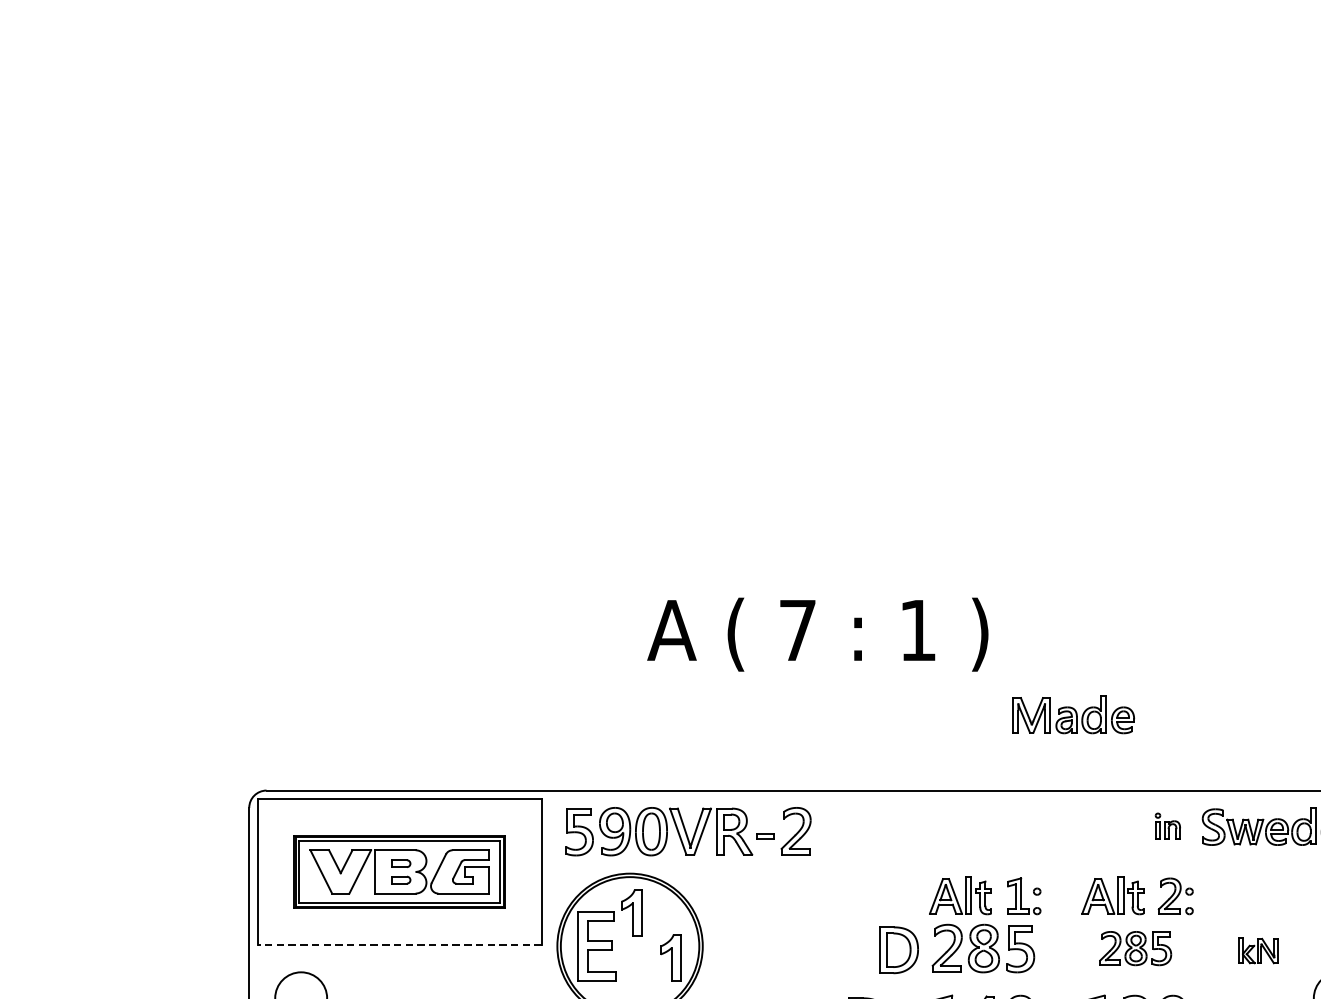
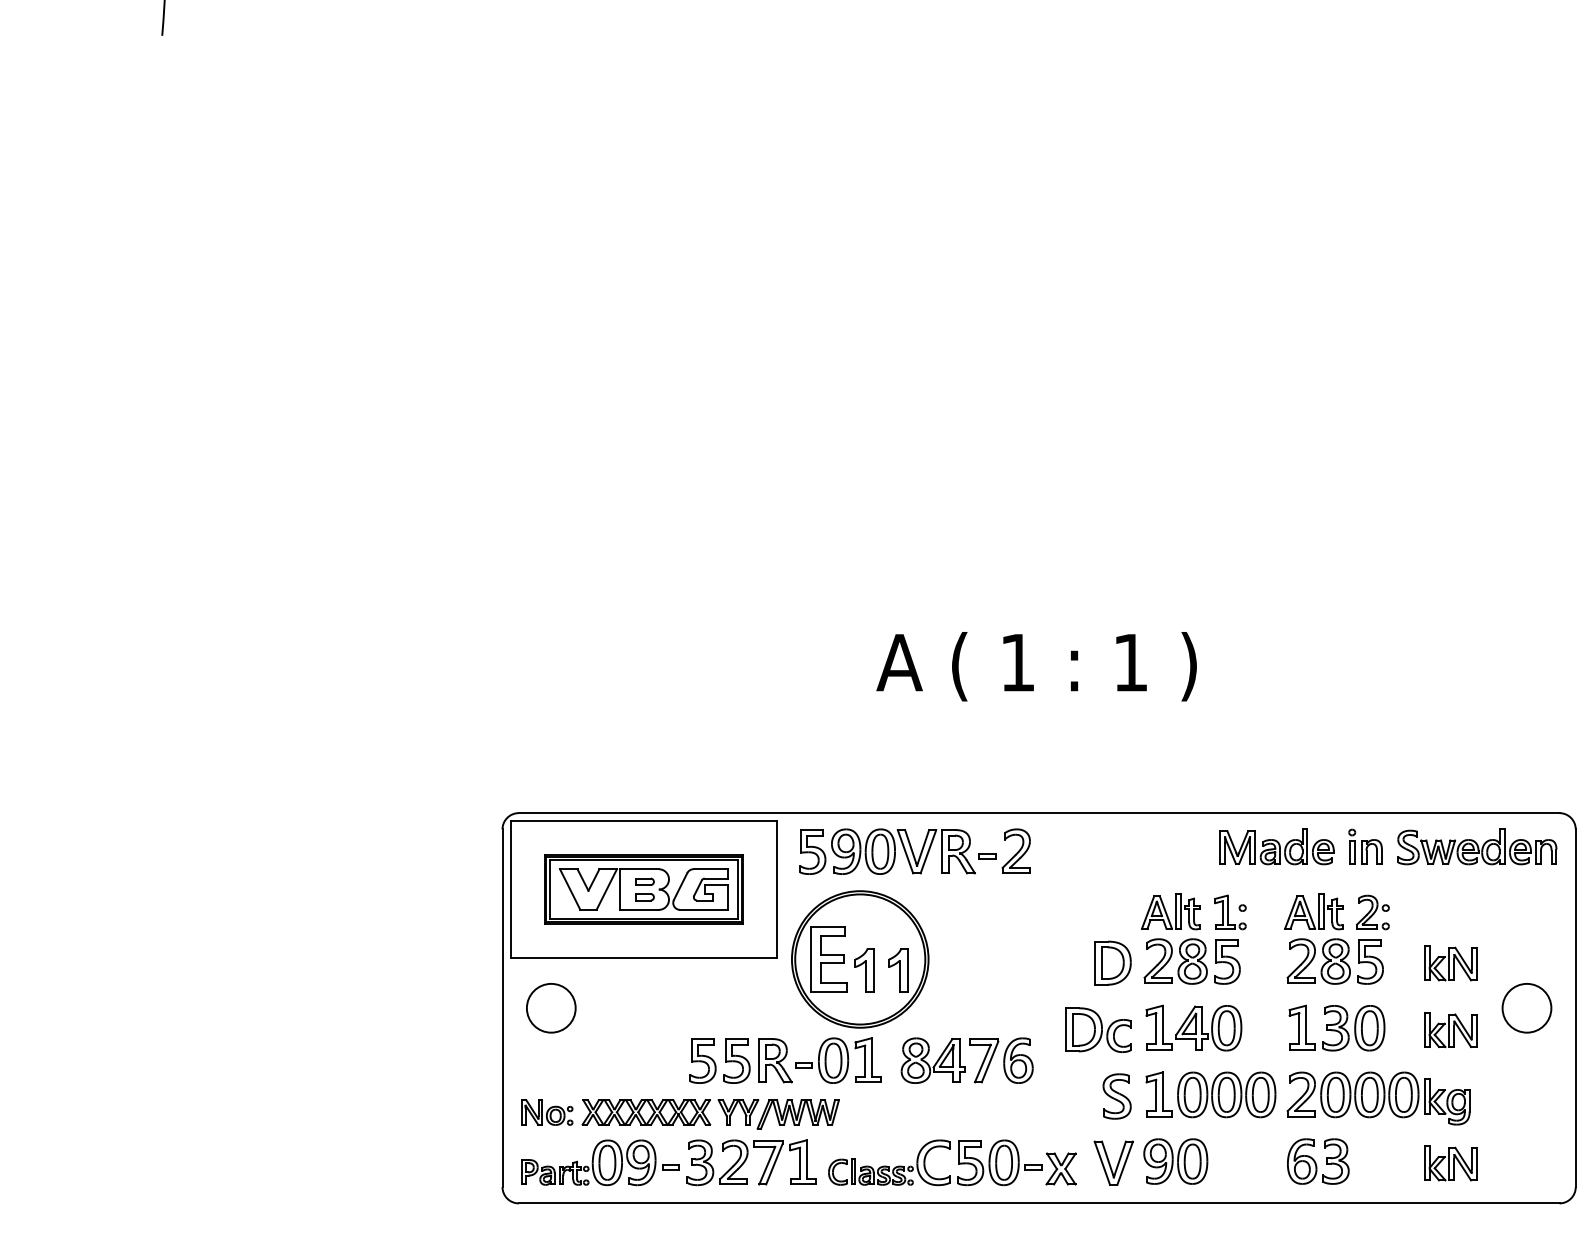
text: (797, 630) -> (1017, 662), 7 -> 1
part: (1073, 714) -> (1276, 846), moved
part: (1167, 826) -> (1365, 846), size x1.43
part: (631, 913) -> (864, 970), moved
line: (399, 944) -> (643, 957), dashed -> solid
part: (1134, 948) -> (1334, 961), size x1.43
part: (1258, 950) -> (1450, 963), size x1.43

